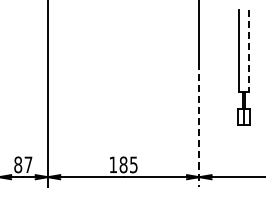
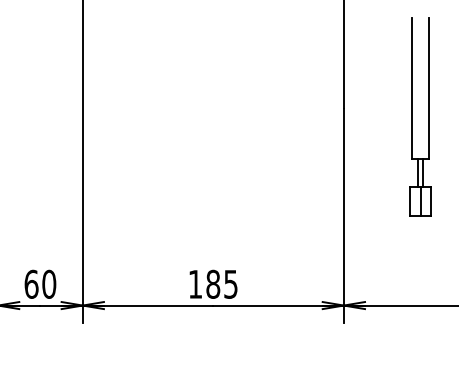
line: (248, 51) -> (428, 88), dashed -> solid
line: (199, 125) -> (344, 216), dashed -> solid
text: (23, 164) -> (40, 283), 87 -> 60

